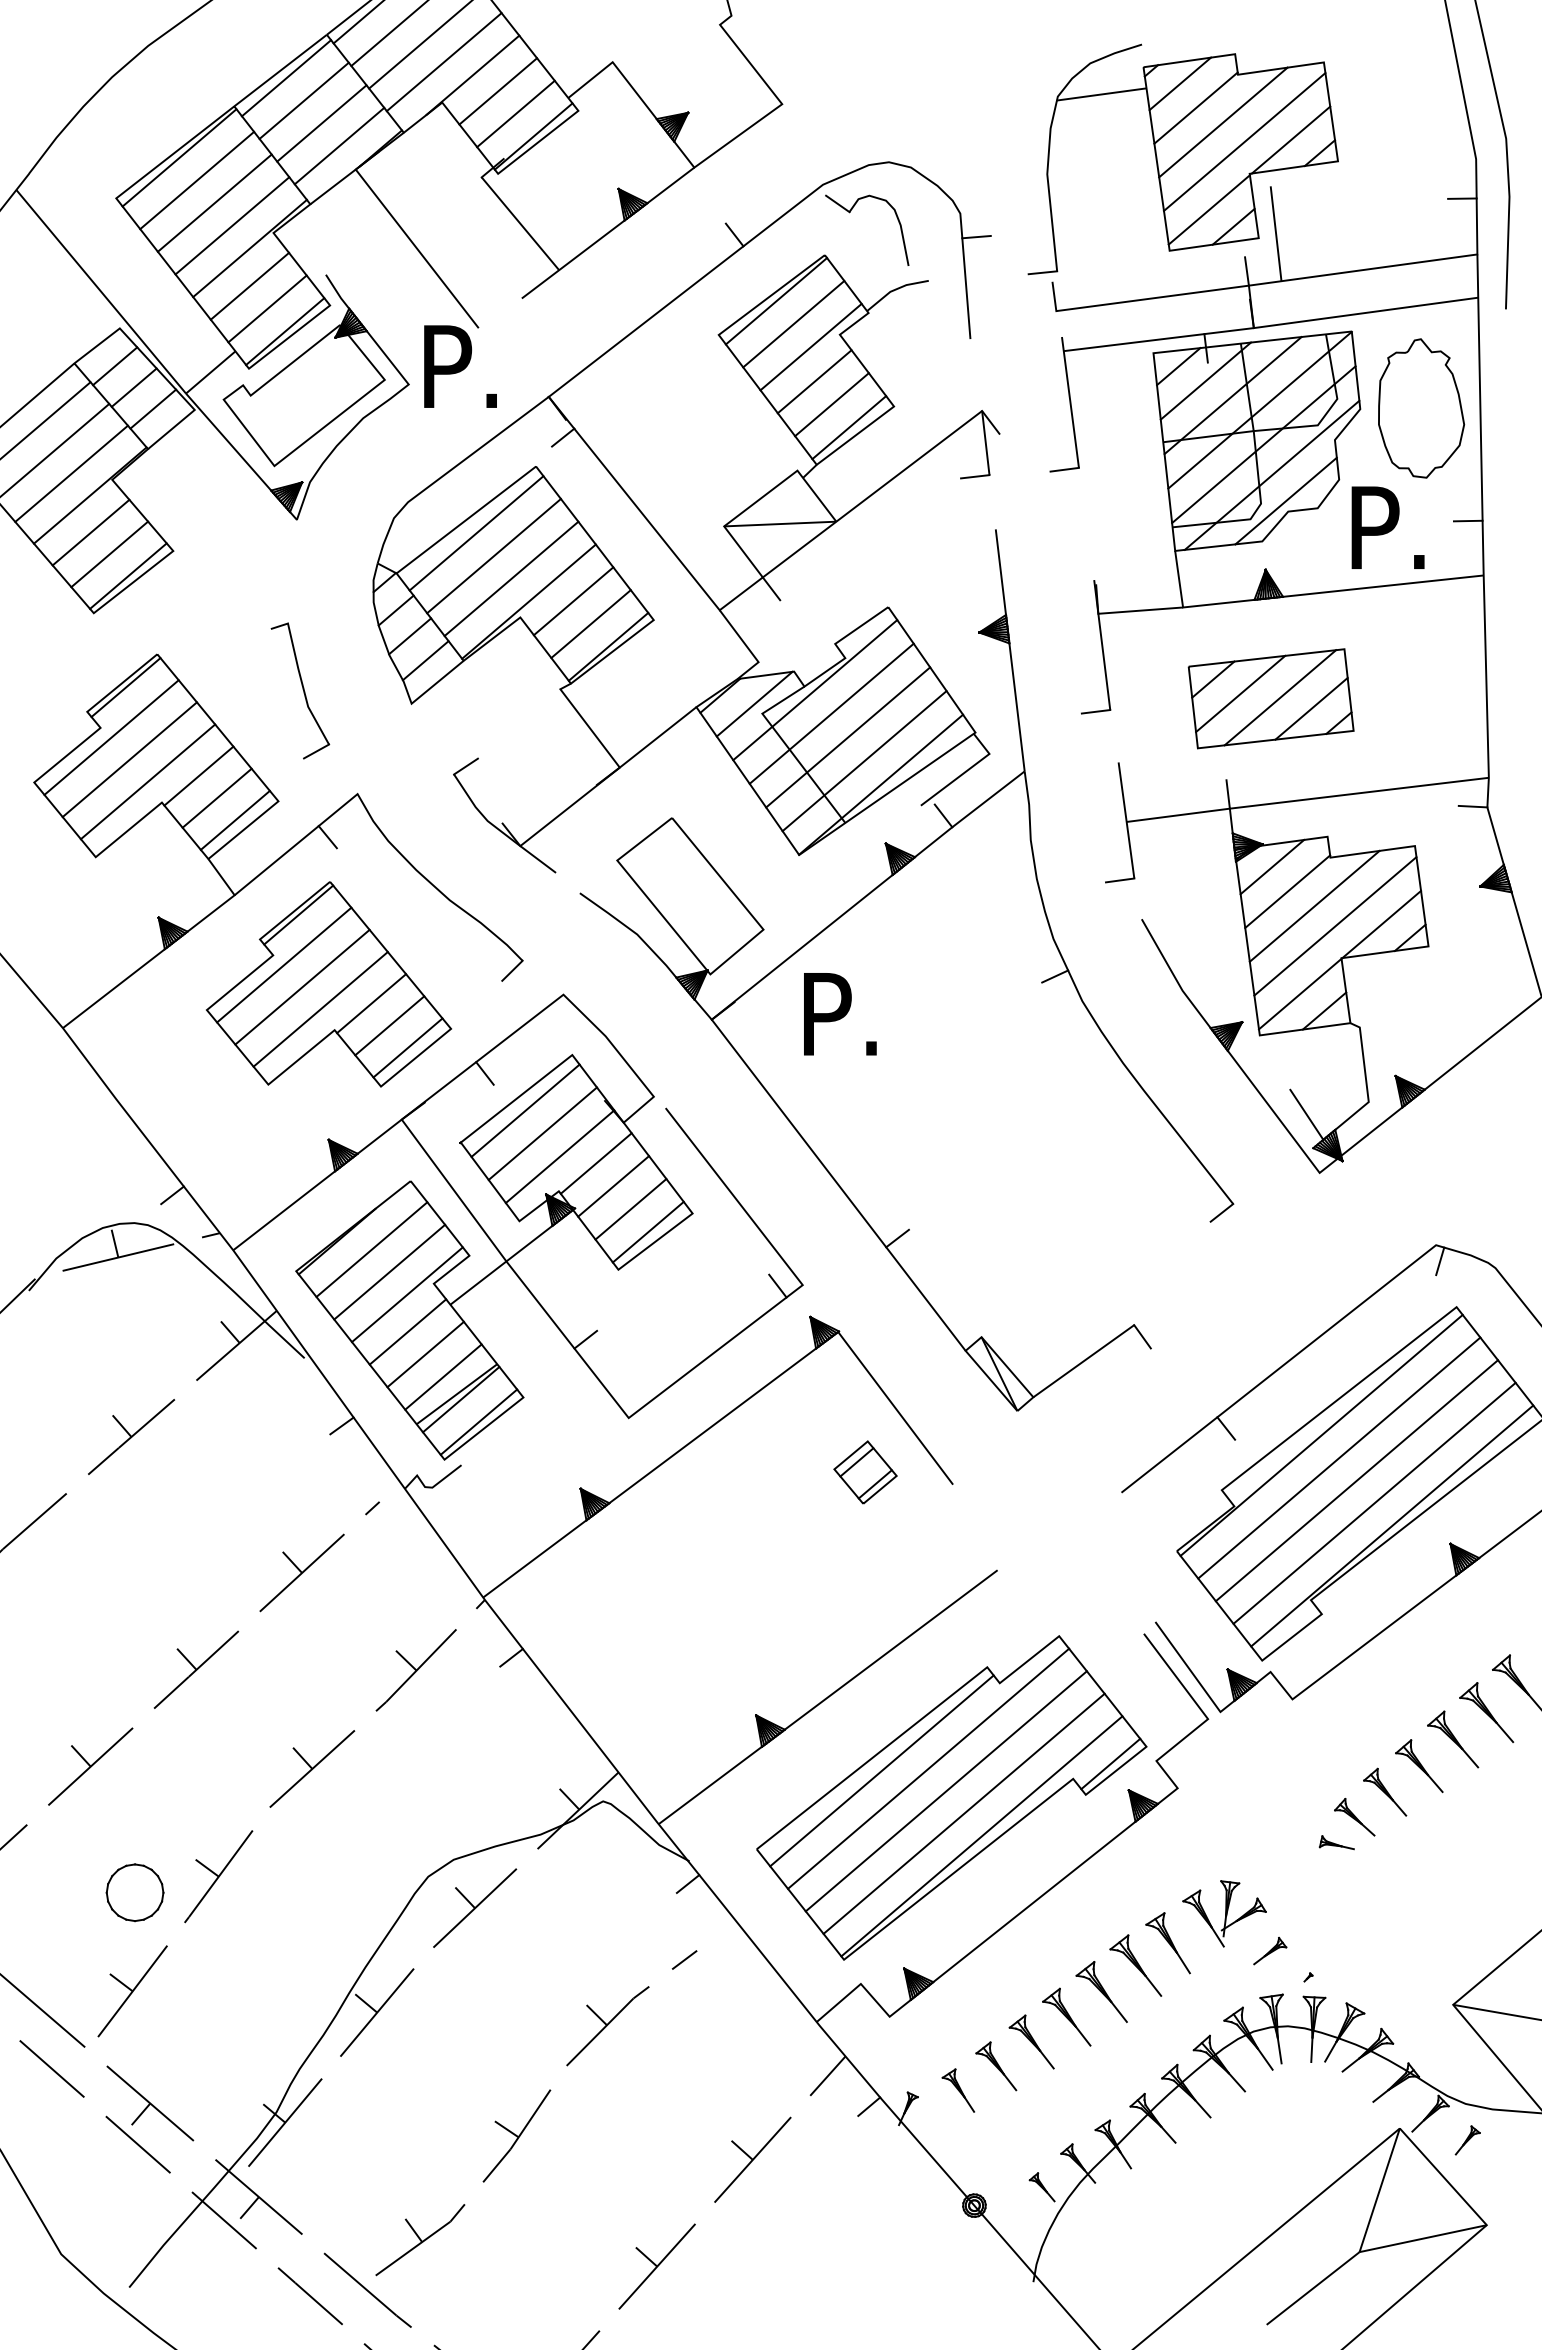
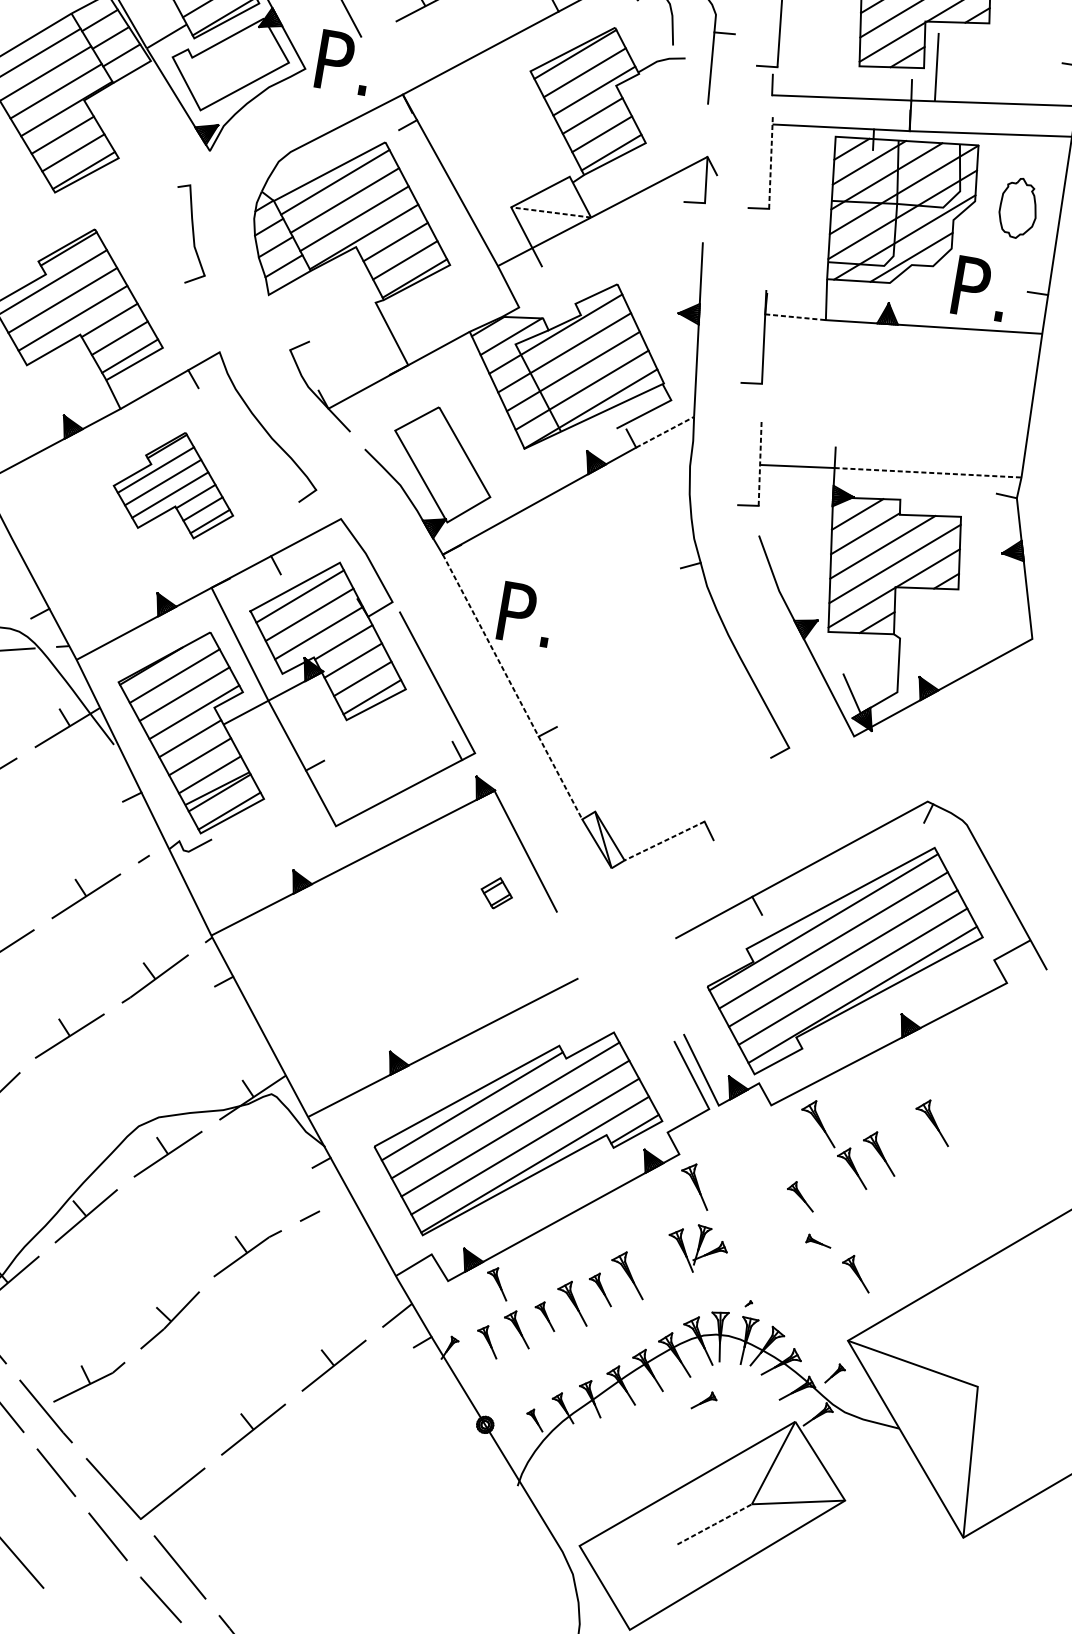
line: (1070, 402) -> (771, 161), solid -> dashed
part: (1421, 408) -> (1018, 208), size x0.6
line: (779, 524) -> (550, 212), solid -> dashed
line: (1141, 610) -> (796, 317), solid -> dashed
part: (300, 690) -> (191, 234), moved
part: (1270, 698) -> (876, 395), removed
line: (1359, 793) -> (928, 472), solid -> dashed
line: (988, 799) -> (665, 432), solid -> dashed
line: (1126, 820) -> (760, 463), solid -> dashed
part: (328, 984) -> (176, 483), size x0.7
text: (840, 1014) -> (526, 614), moved
line: (838, 1185) -> (512, 687), solid -> dashed
line: (1083, 1361) -> (664, 841), solid -> dashed
part: (865, 1472) -> (496, 893), size x0.7
part: (1486, 1712) -> (819, 1123), moved
part: (1385, 1791) -> (856, 1272), moved
part: (1336, 1842) -> (818, 1240), moved
part: (1167, 1943) -> (694, 1186), moved
part: (1270, 1950) -> (704, 1400), moved
part: (1101, 1991) -> (600, 1288), size x0.7
part: (957, 2008) -> (497, 1283), added
part: (1031, 2041) -> (545, 1315), size x0.7
part: (1467, 2140) -> (835, 1374), moved
line: (1313, 2288) -> (714, 1524), solid -> dashed

